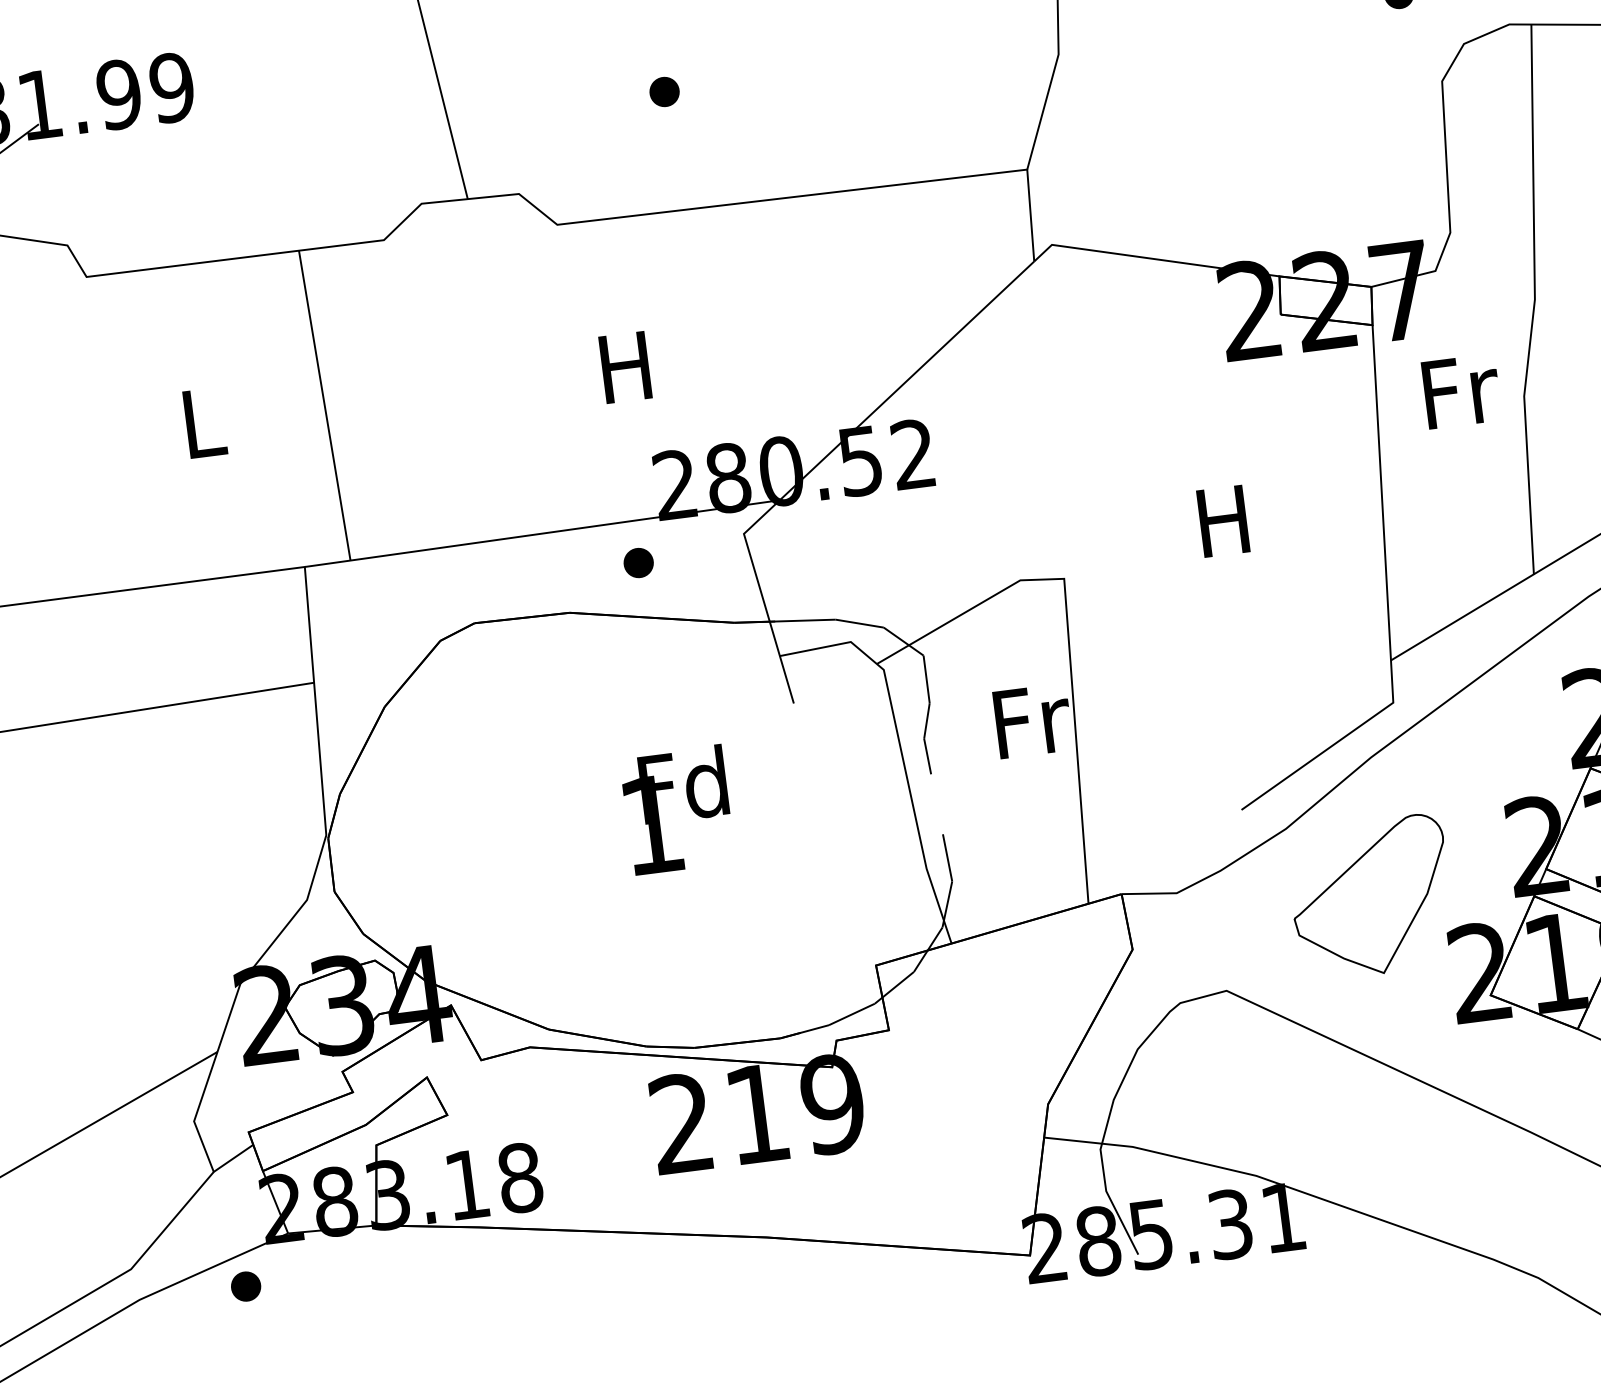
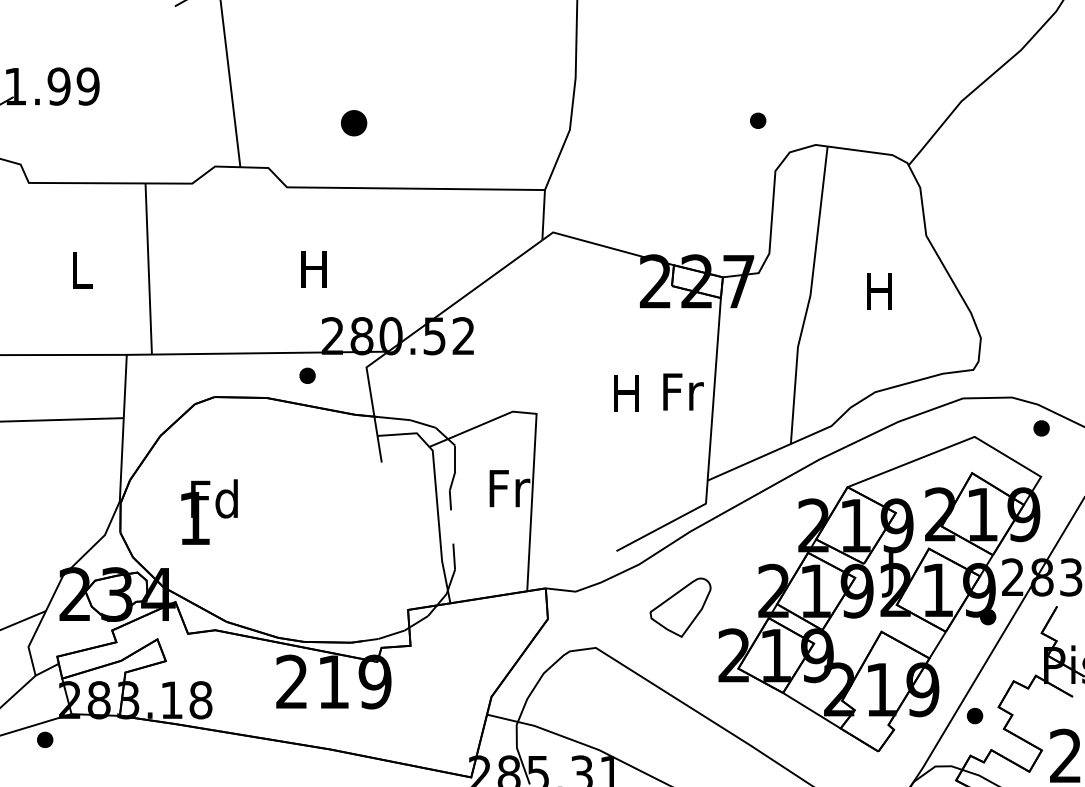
part: (664, 91) -> (354, 122), size x1.6
text: (1461, 390) -> (683, 391), moved
text: (677, 808) -> (209, 511), moved
part: (1371, 897) -> (680, 607), size x0.7

